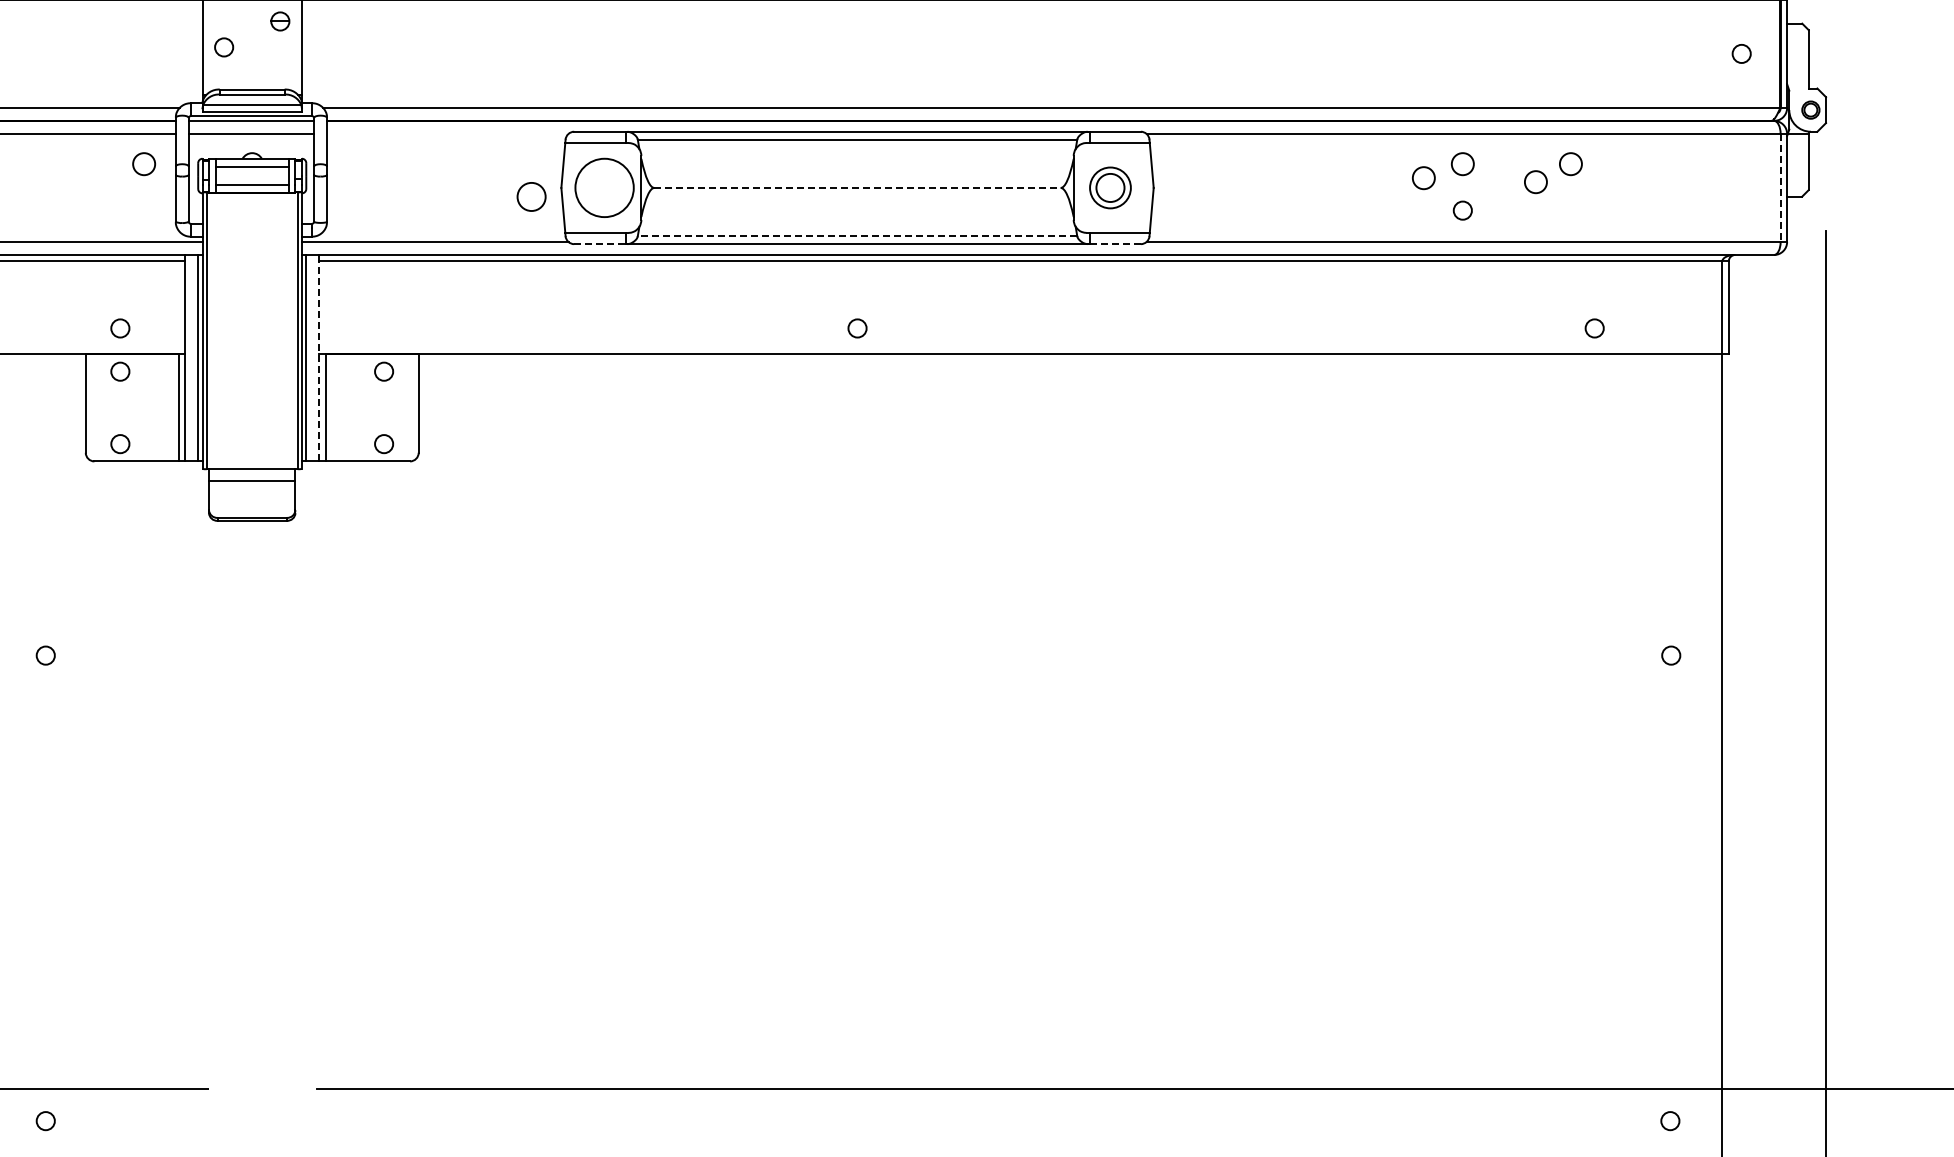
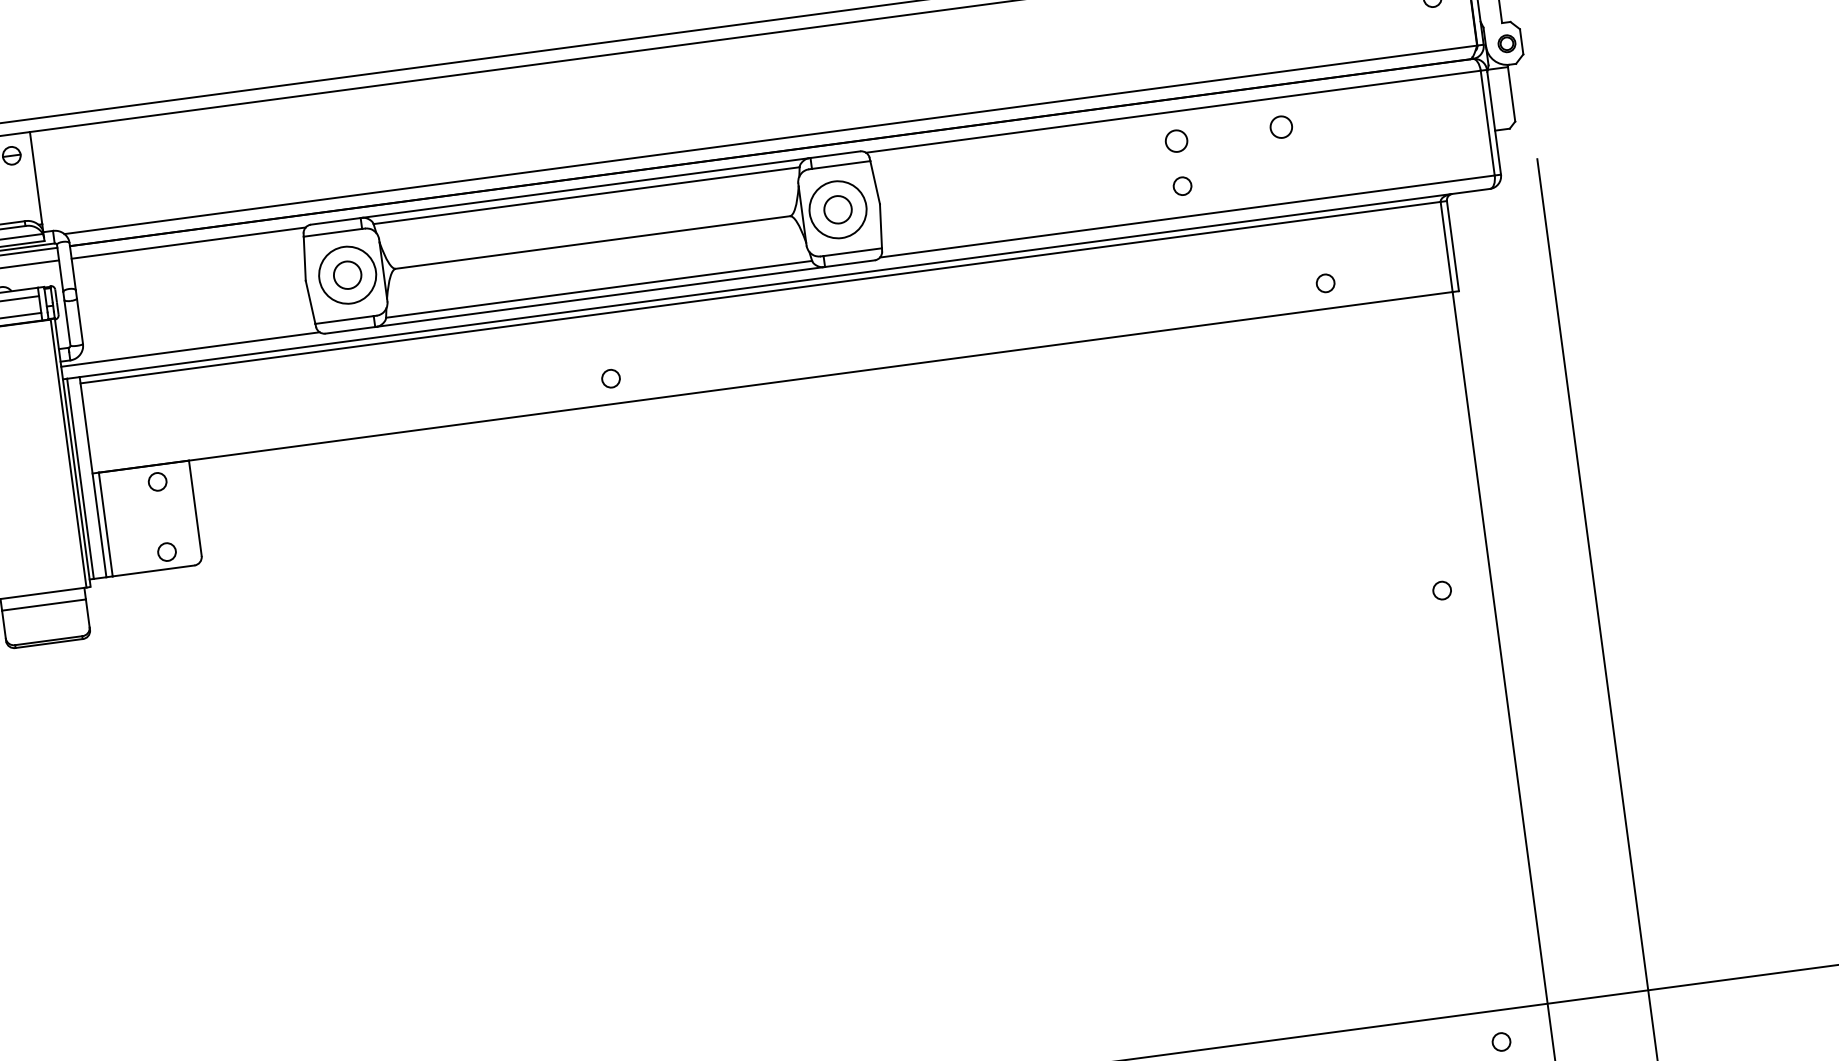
line: (447, 133) -> (188, 242), added
circle: (1423, 178) -> (1140, 160), removed
circle: (1535, 182) -> (1249, 149), removed
line: (858, 187) -> (593, 241), dashed -> solid
circle: (1110, 187) -> (838, 209), size x1.43
line: (1780, 188) -> (1487, 123), dashed -> solid
circle: (531, 196) -> (347, 274), moved
line: (857, 236) -> (599, 289), dashed -> solid
line: (599, 244) -> (350, 330), dashed -> solid
line: (1115, 244) -> (850, 263), dashed -> solid
line: (319, 357) -> (93, 476), dashed -> solid

